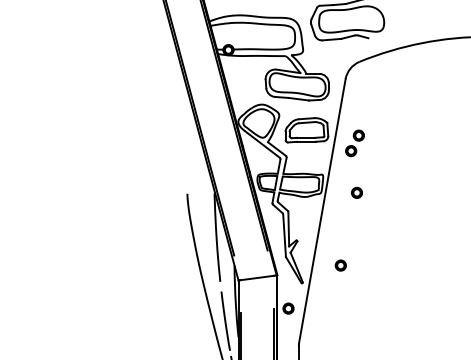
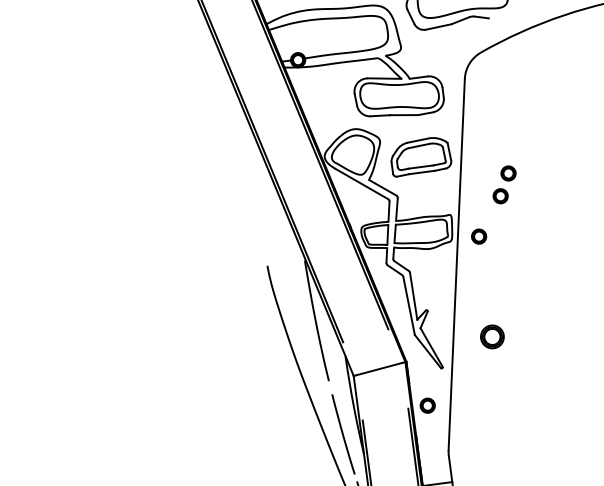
part: (354, 143) -> (503, 185), moved
part: (356, 192) -> (478, 236), moved
part: (340, 265) -> (491, 336), size x1.6

